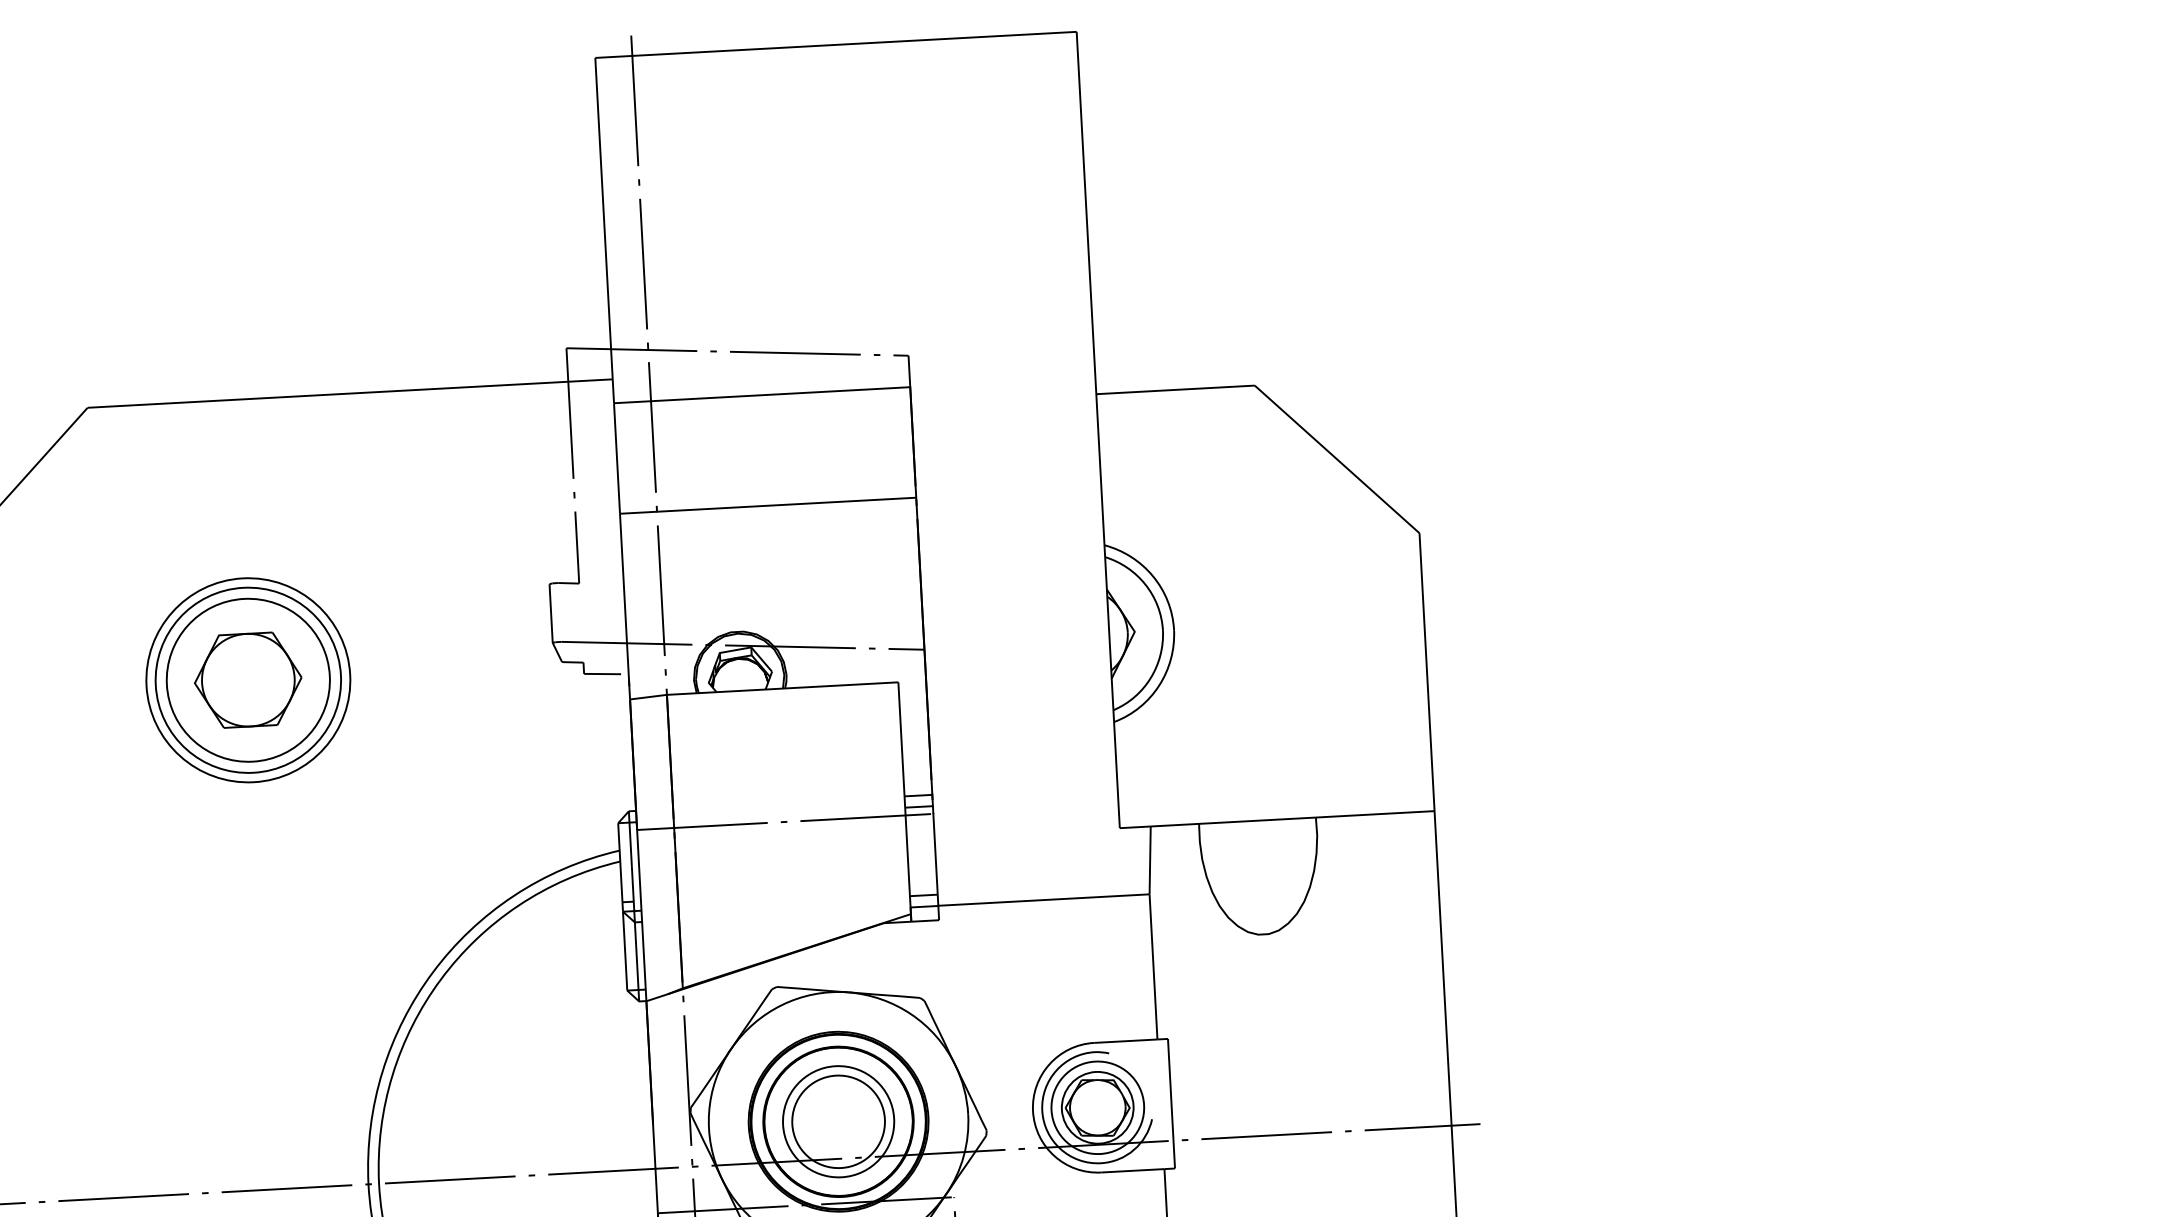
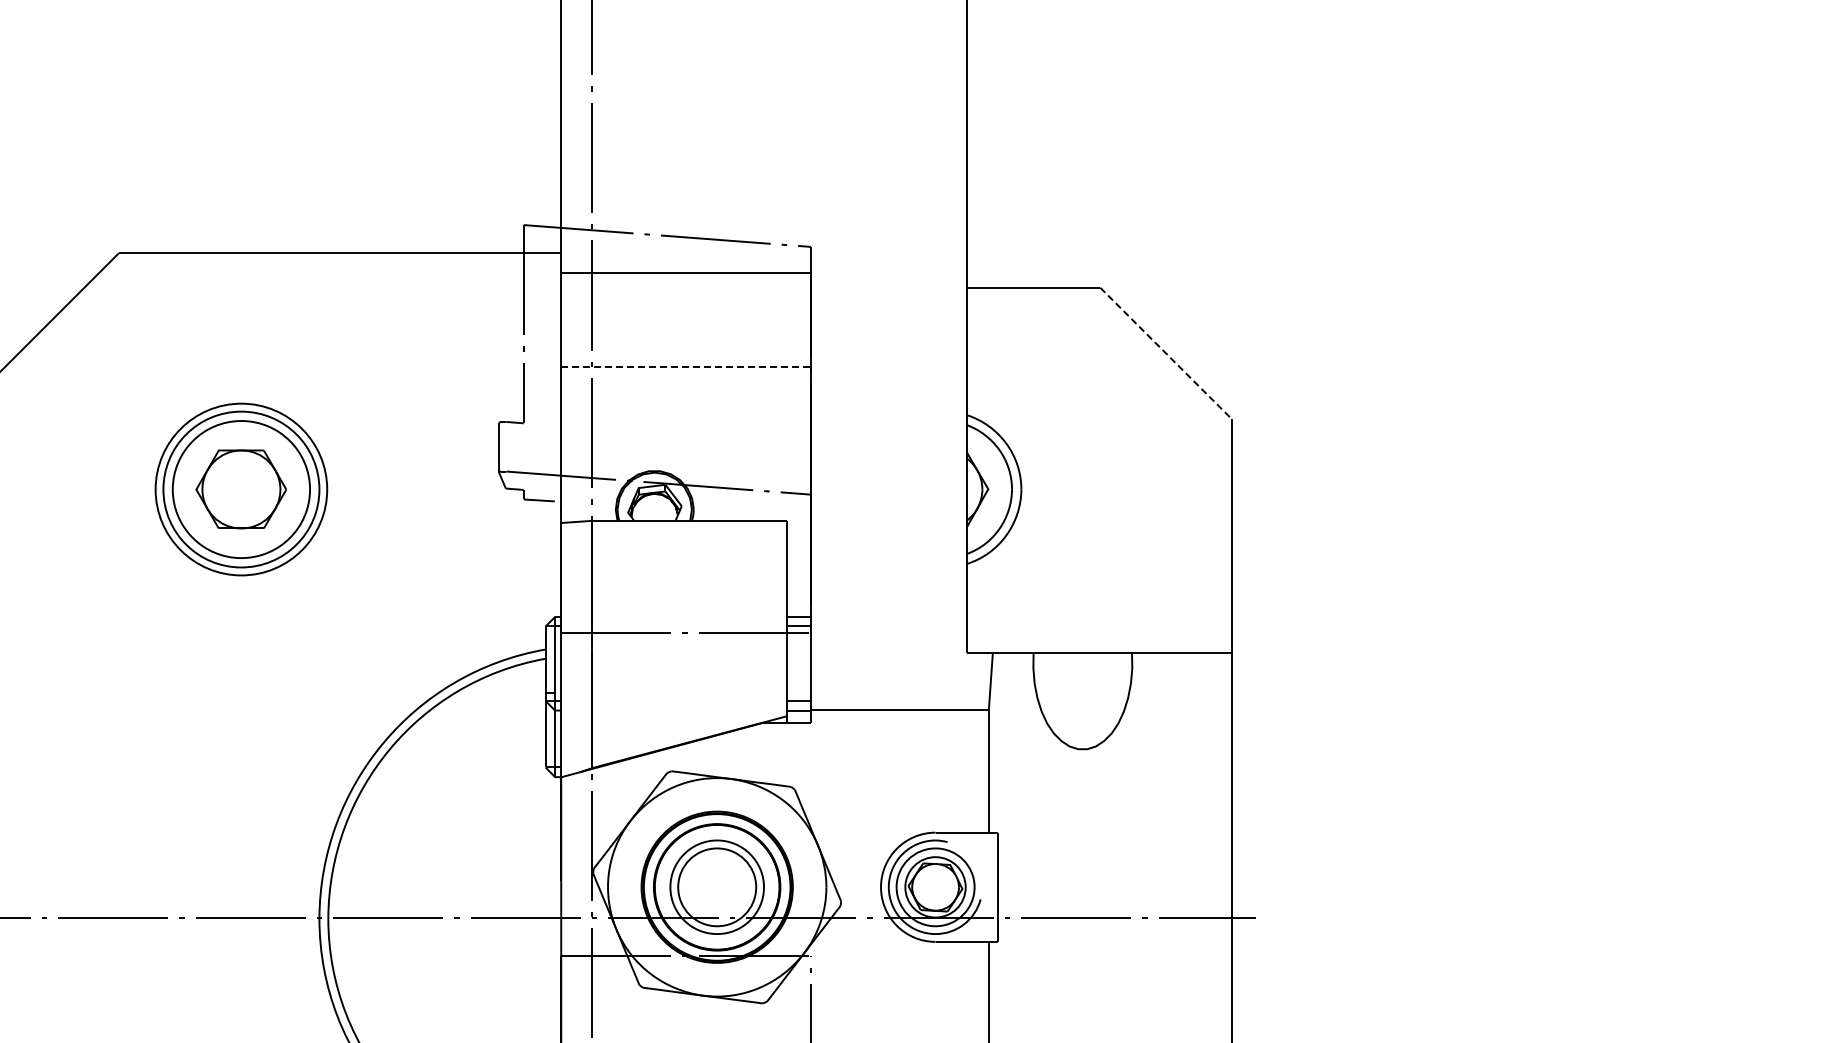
line: (1337, 459) -> (1166, 353), solid -> dashed
line: (768, 505) -> (686, 366), solid -> dashed

